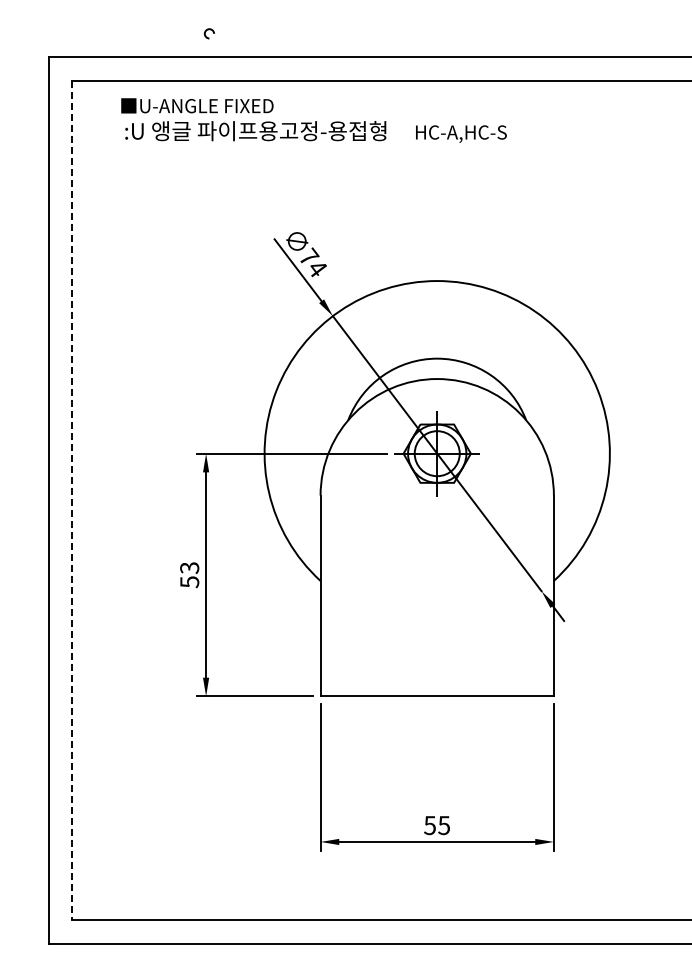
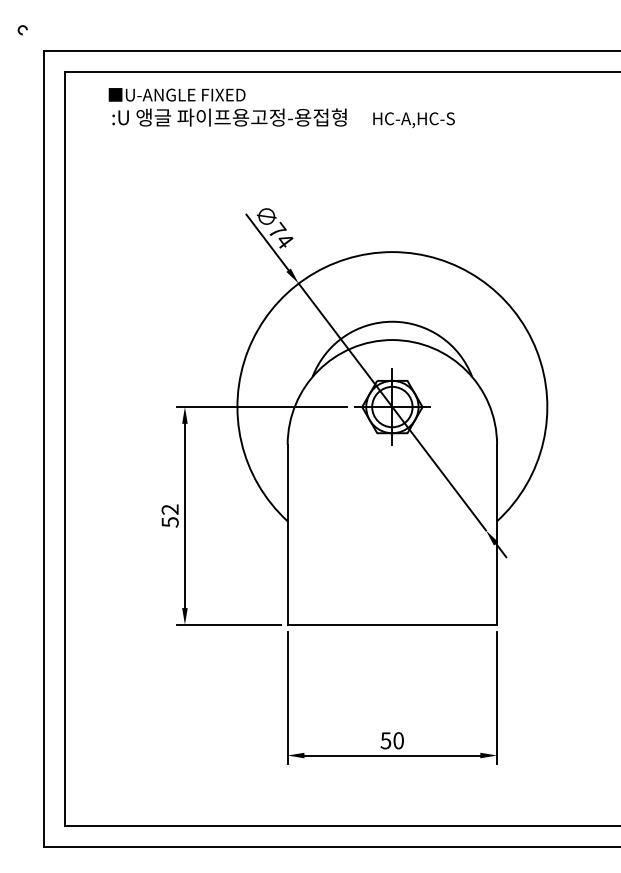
arc: (206, 31) -> (20, 28), moved
line: (72, 500) -> (65, 449), dashed -> solid
text: (189, 567) -> (170, 509), 53 -> 52
text: (444, 824) -> (398, 739), 55 -> 50

